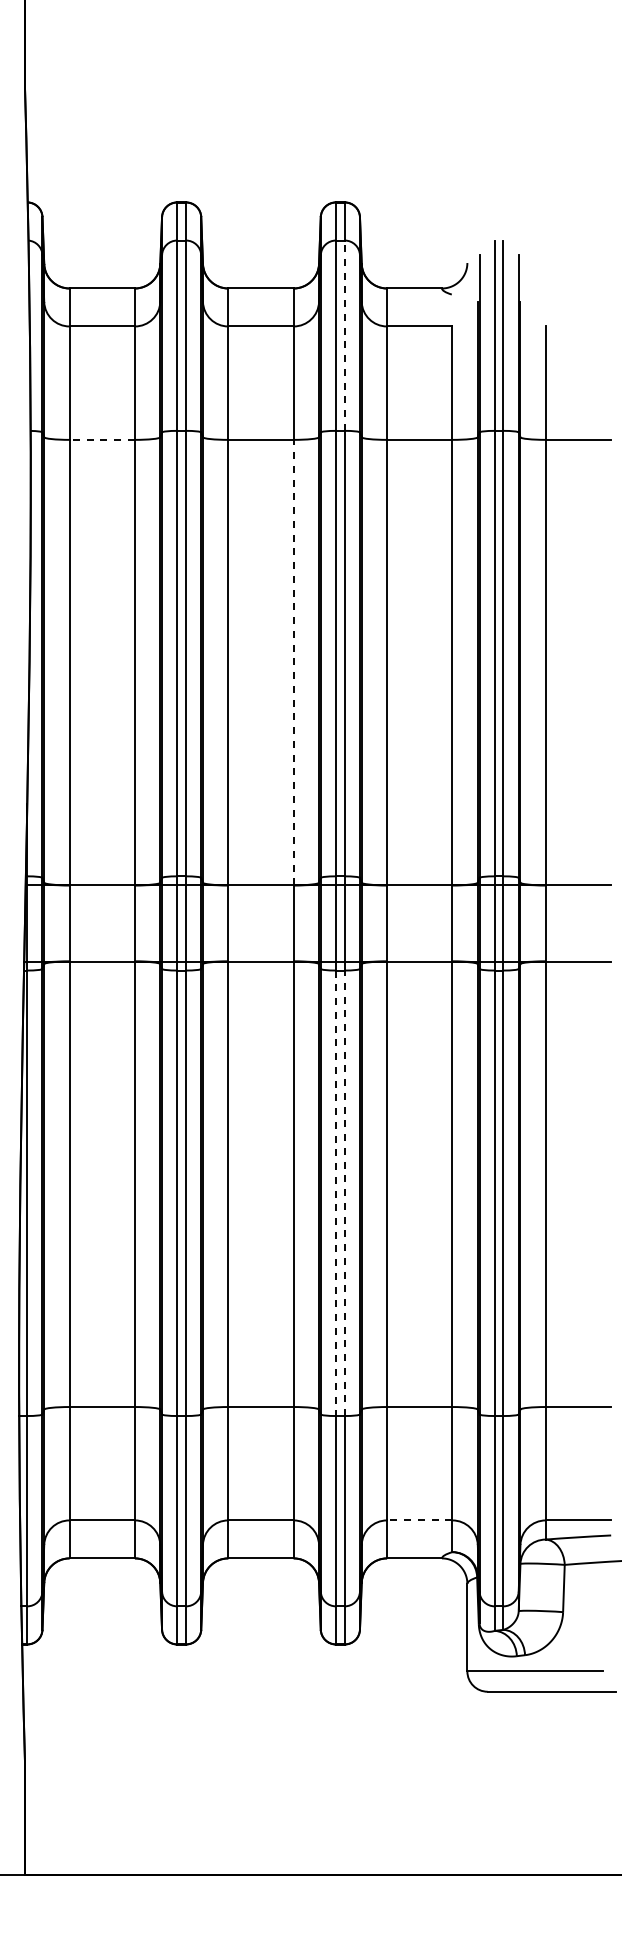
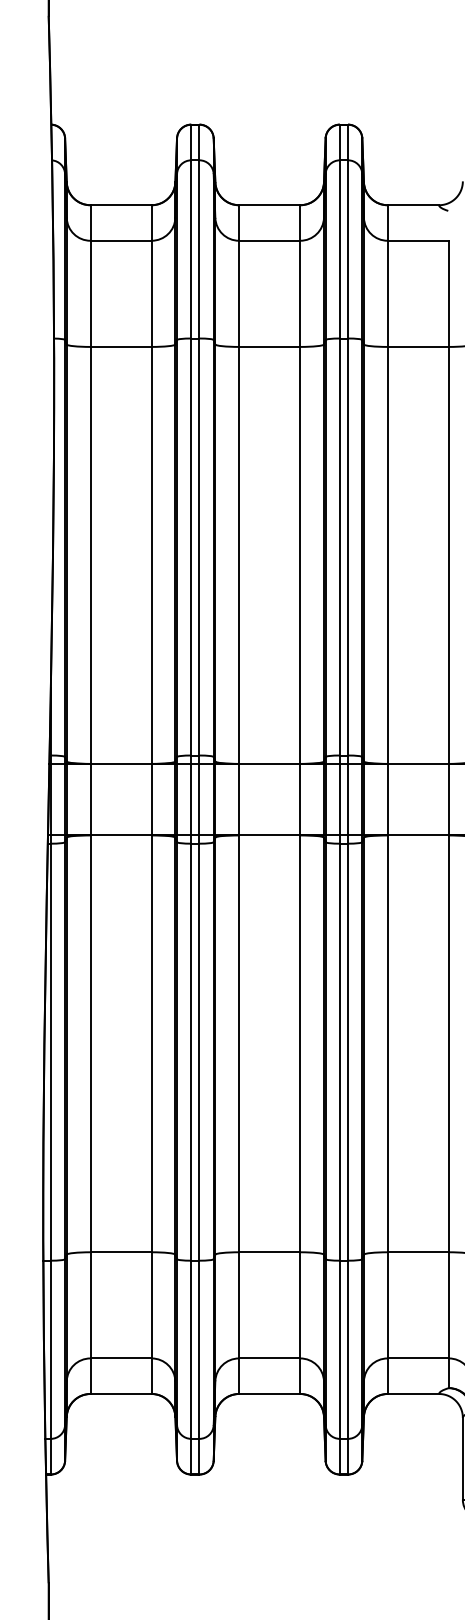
line: (344, 335) -> (347, 249), dashed -> solid
line: (102, 439) -> (121, 346), dashed -> solid
line: (293, 662) -> (300, 555), dashed -> solid
line: (336, 1193) -> (340, 1052), dashed -> solid
line: (344, 1193) -> (347, 1052), dashed -> solid
line: (419, 1520) -> (418, 1358), dashed -> solid

